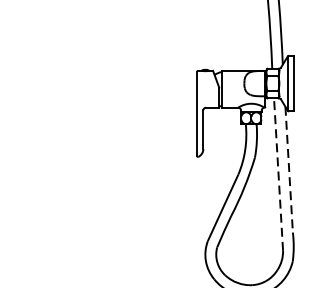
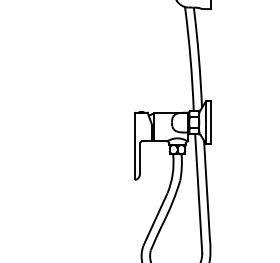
line: (288, 170) -> (206, 190), dashed -> solid
line: (278, 174) -> (198, 193), dashed -> solid

